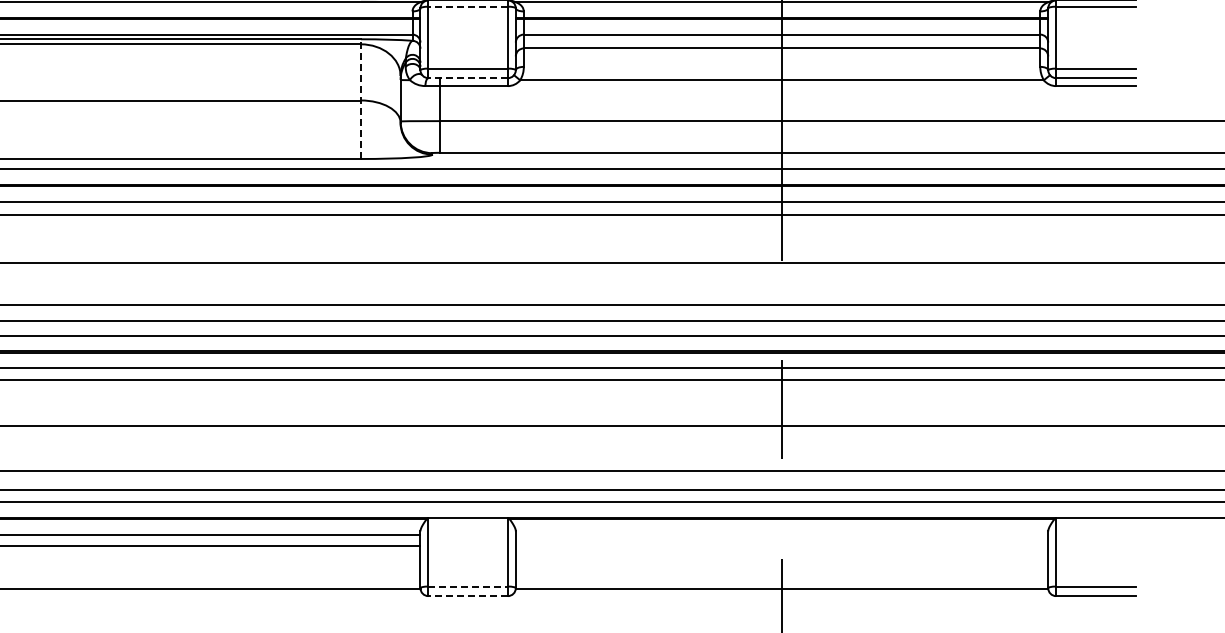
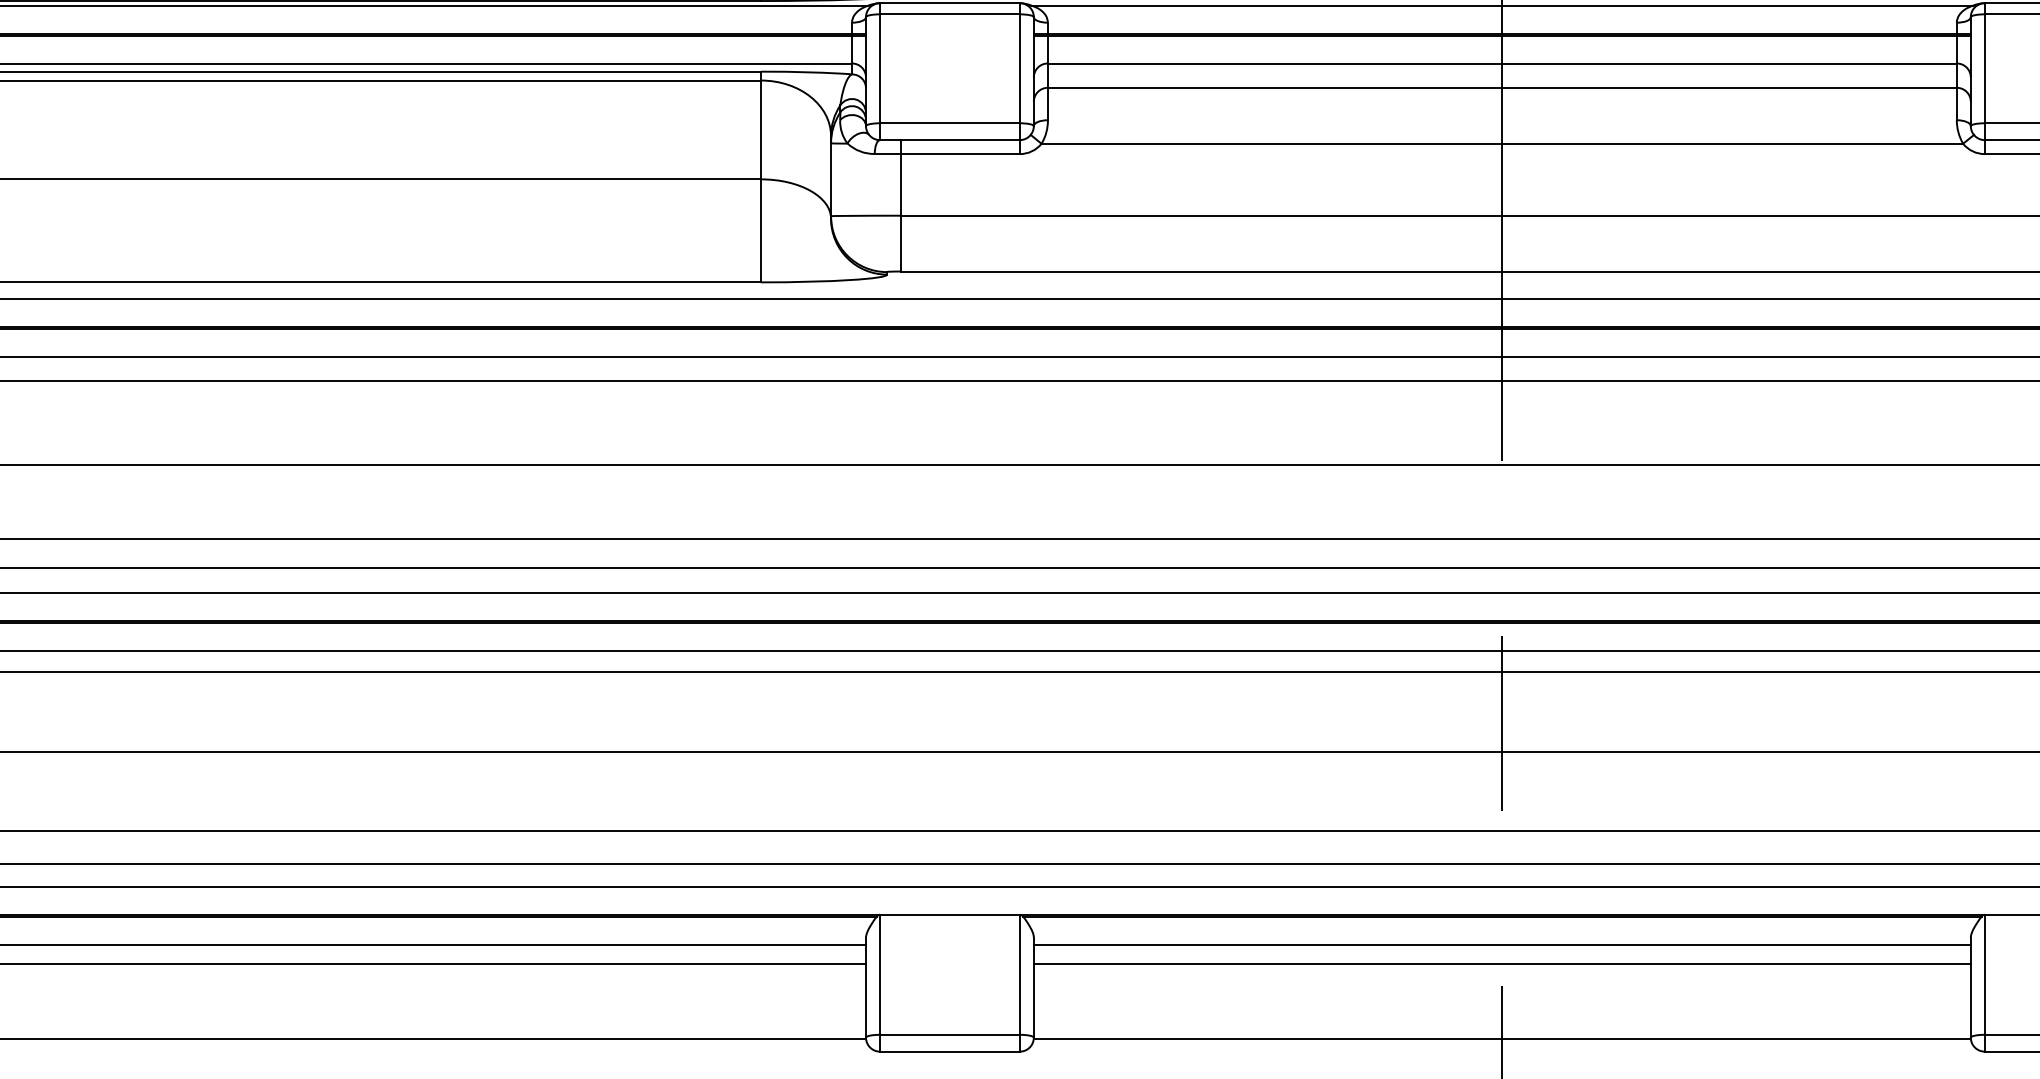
line: (468, 6) -> (950, 13), dashed -> solid
line: (468, 78) -> (950, 140), dashed -> solid
line: (360, 99) -> (760, 177), dashed -> solid
line: (781, 535) -> (1501, 944), added
line: (781, 546) -> (1501, 964), added
line: (468, 586) -> (950, 1034), dashed -> solid
line: (468, 596) -> (950, 1052), dashed -> solid

